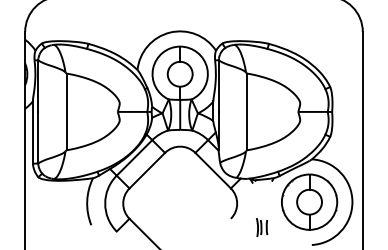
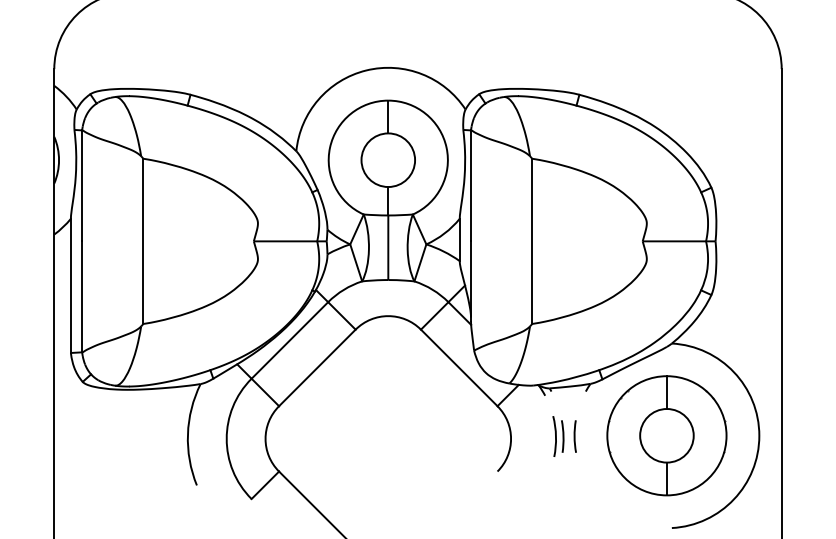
part: (262, 227) -> (565, 436), moved

